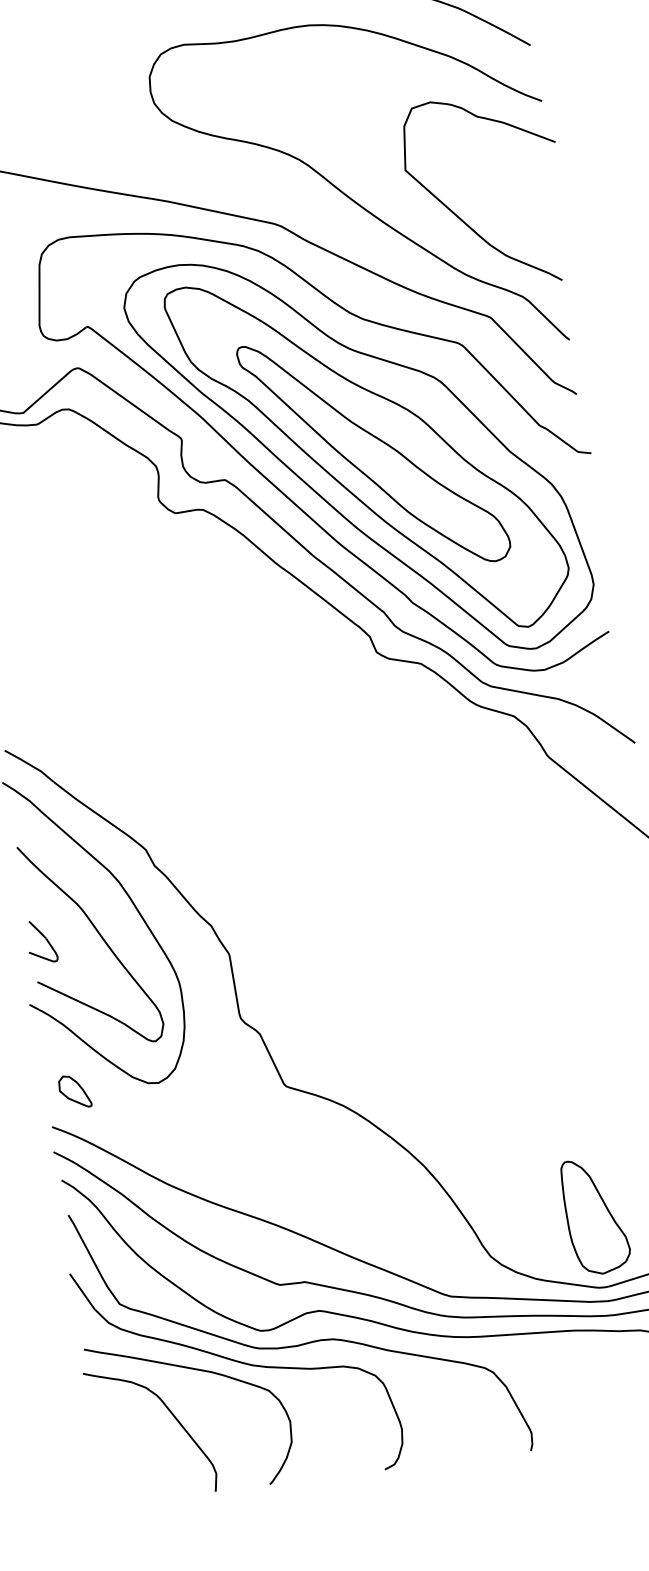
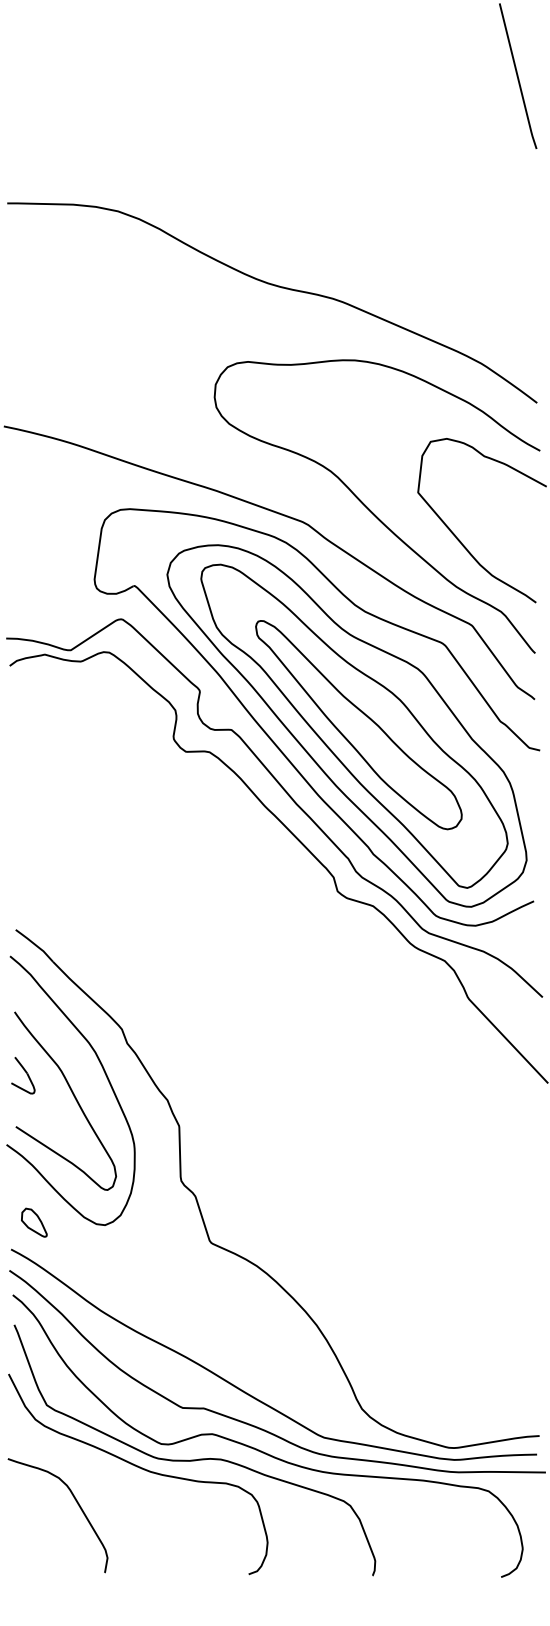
part: (42, 941) -> (23, 1075), moved
part: (595, 1216) -> (454, 1387), removed
curve: (199, 1371) -> (105, 1470), removed

